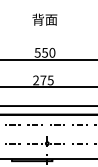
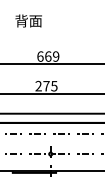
text: (44, 19) -> (28, 20), moved
text: (44, 52) -> (47, 56), 550 -> 669

